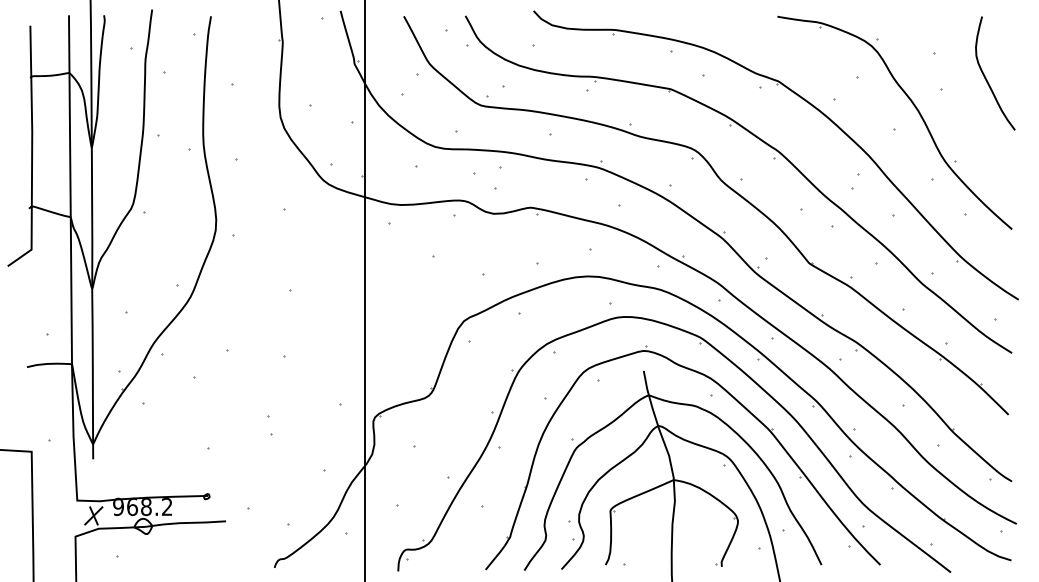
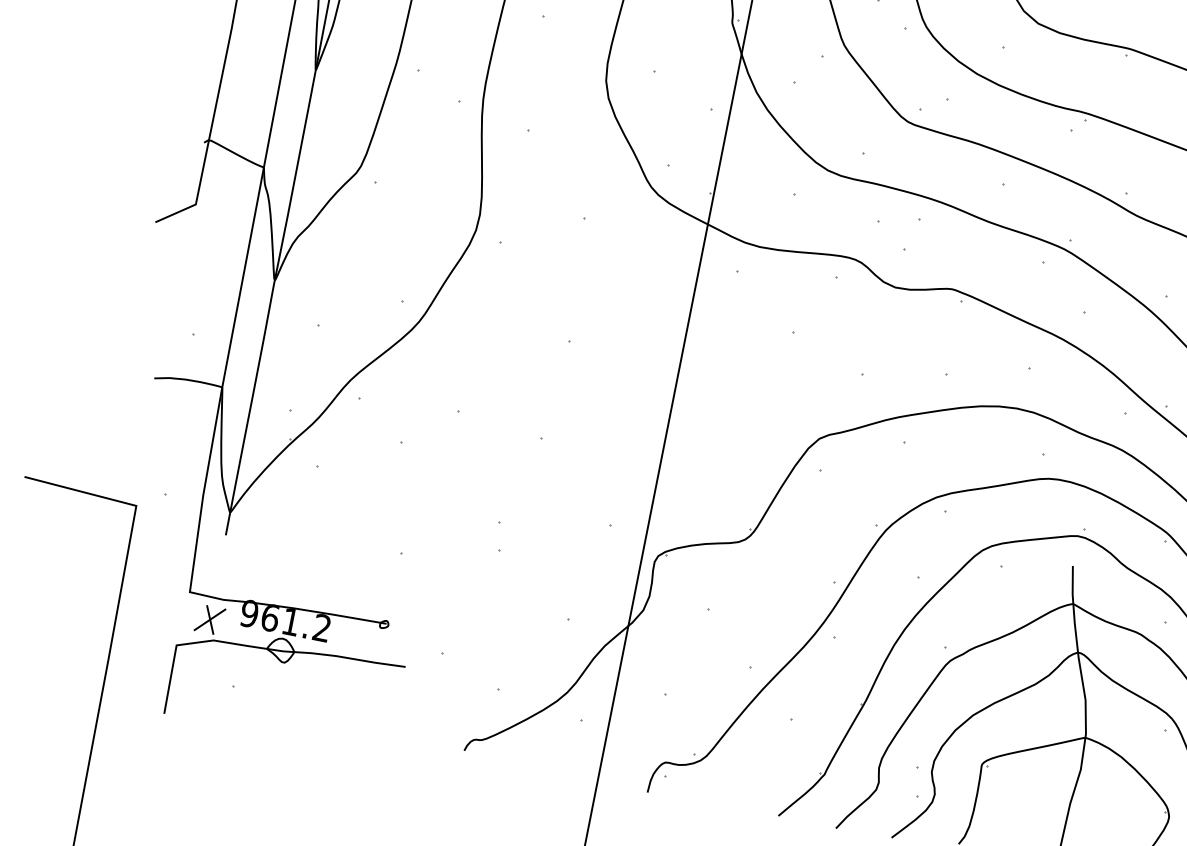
text: (146, 507) -> (291, 622), 968.2 -> 961.2

